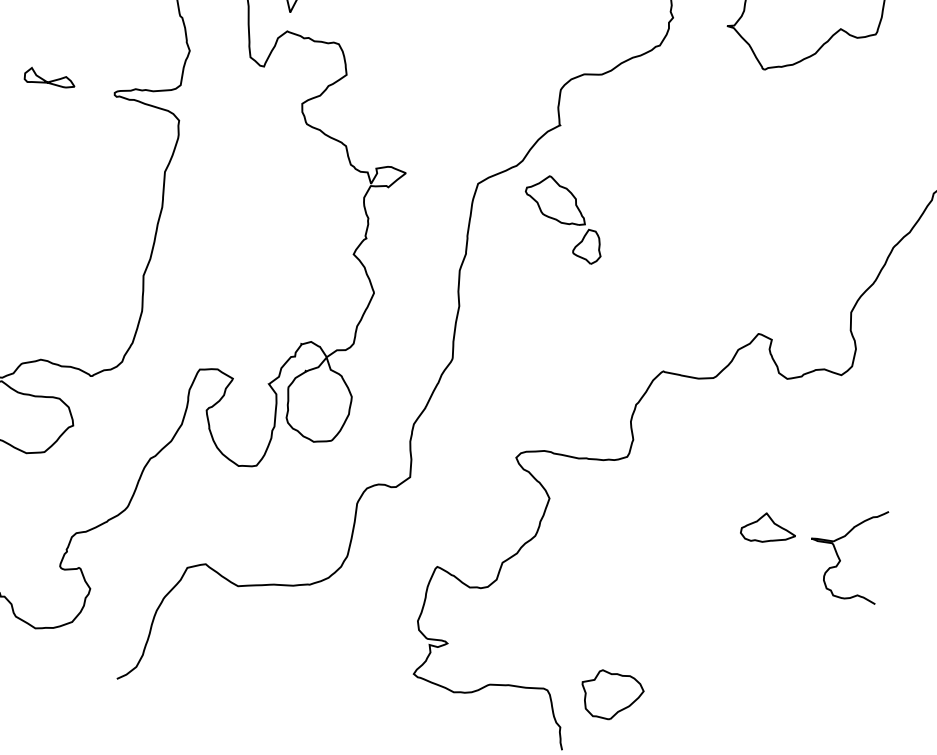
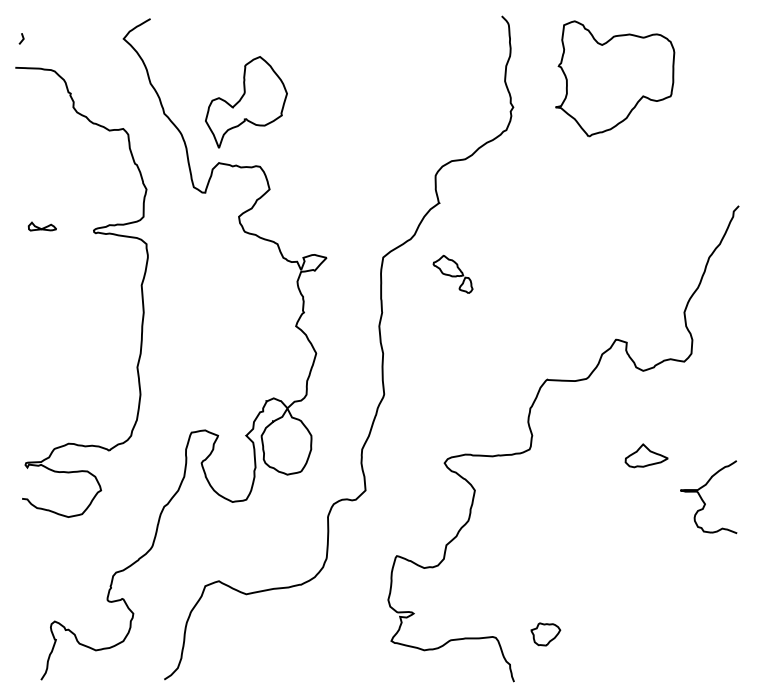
part: (50, 77) -> (42, 226), size x0.7
part: (563, 218) -> (452, 274), size x0.6
part: (768, 528) -> (646, 455), moved
part: (611, 695) -> (545, 634), size x0.6

